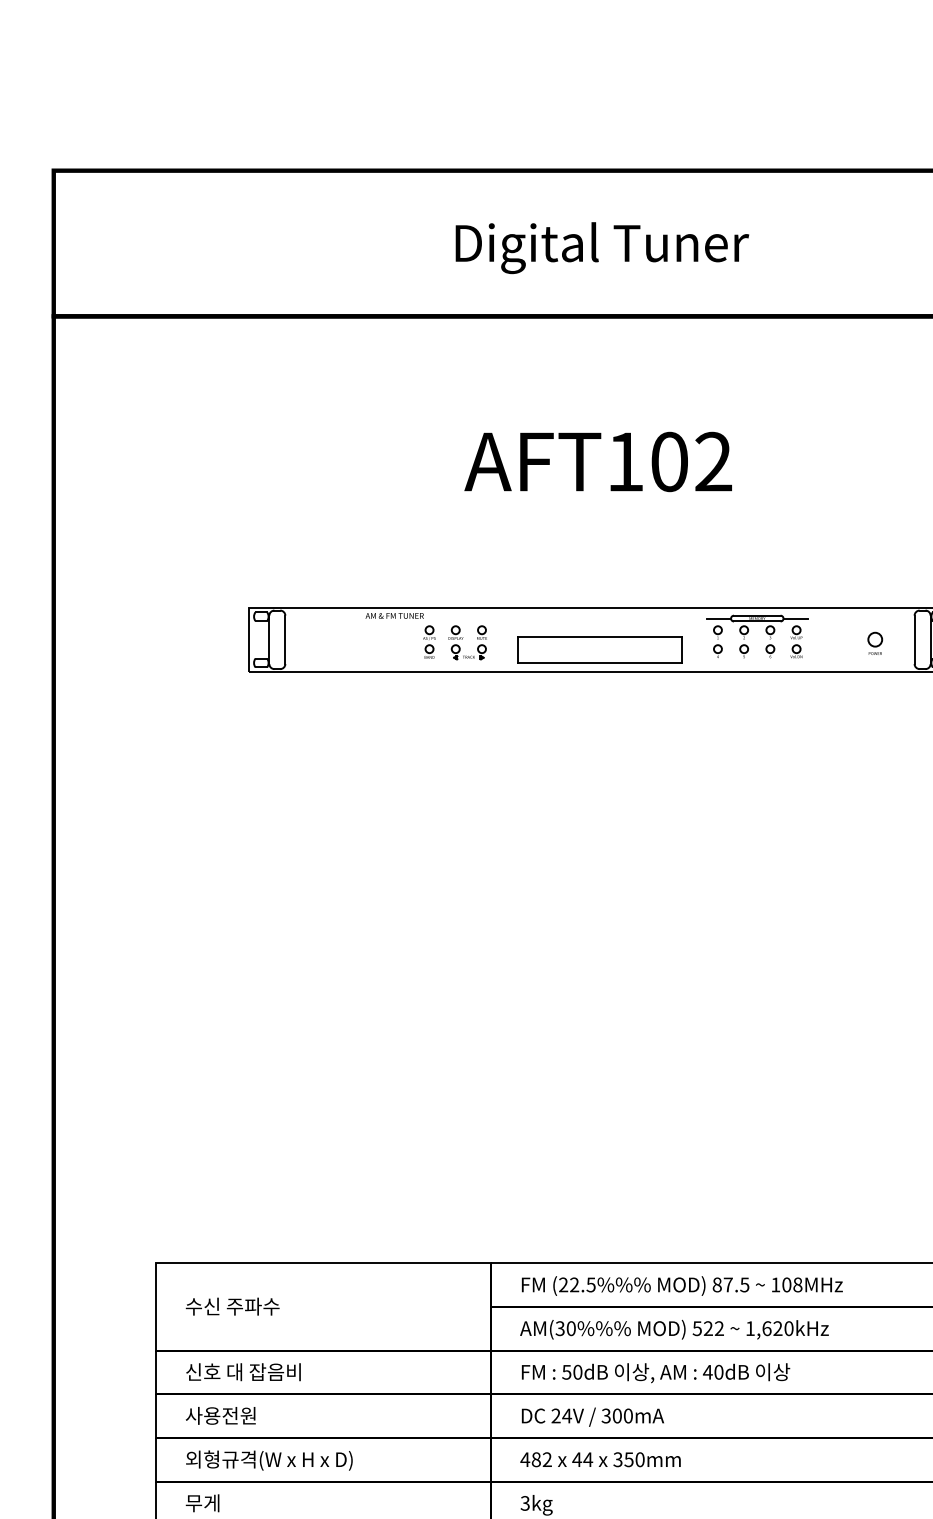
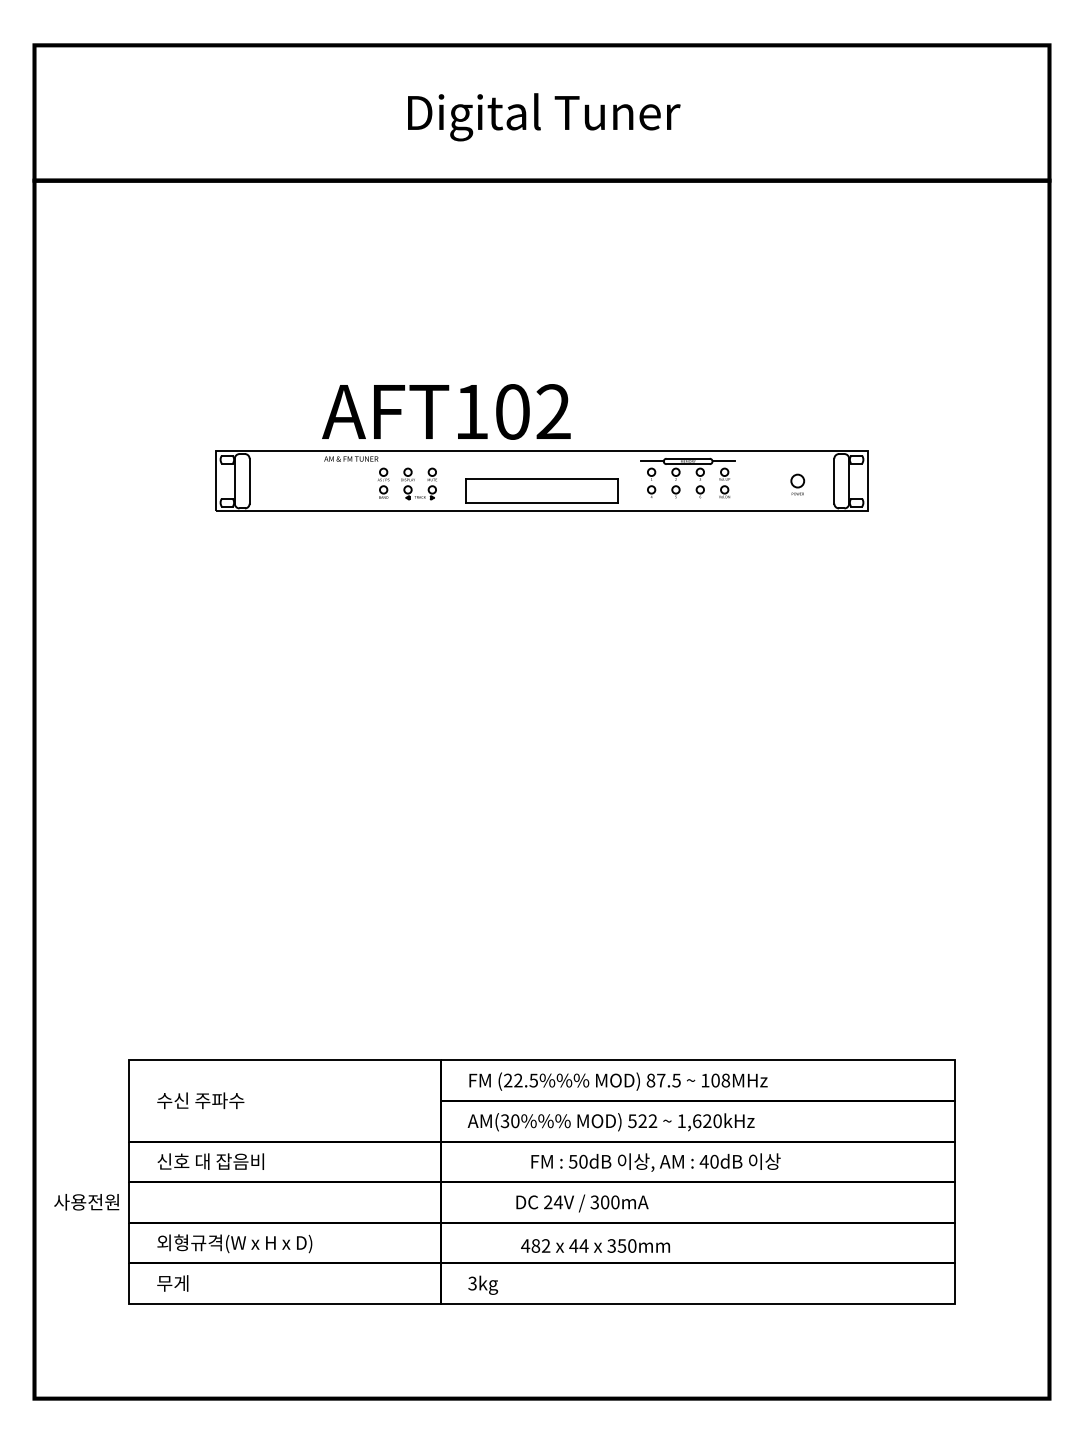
text: (598, 461) -> (446, 411), moved
text: (655, 1373) -> (655, 1162), moved
text: (220, 1416) -> (86, 1202), moved
text: (592, 1417) -> (582, 1203), moved
text: (600, 1459) -> (595, 1245), moved

